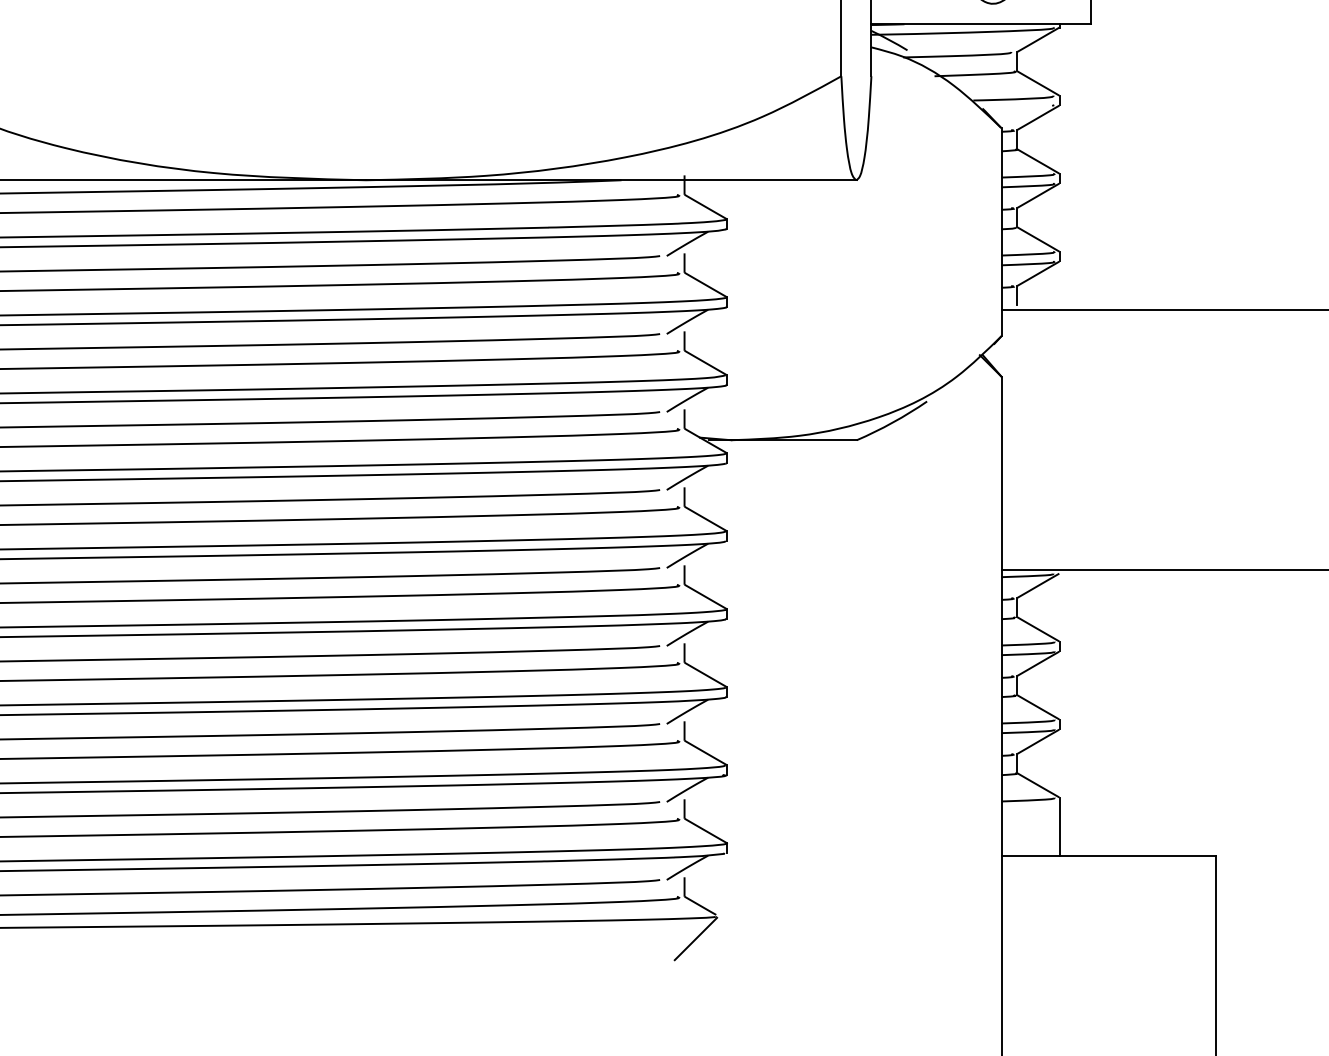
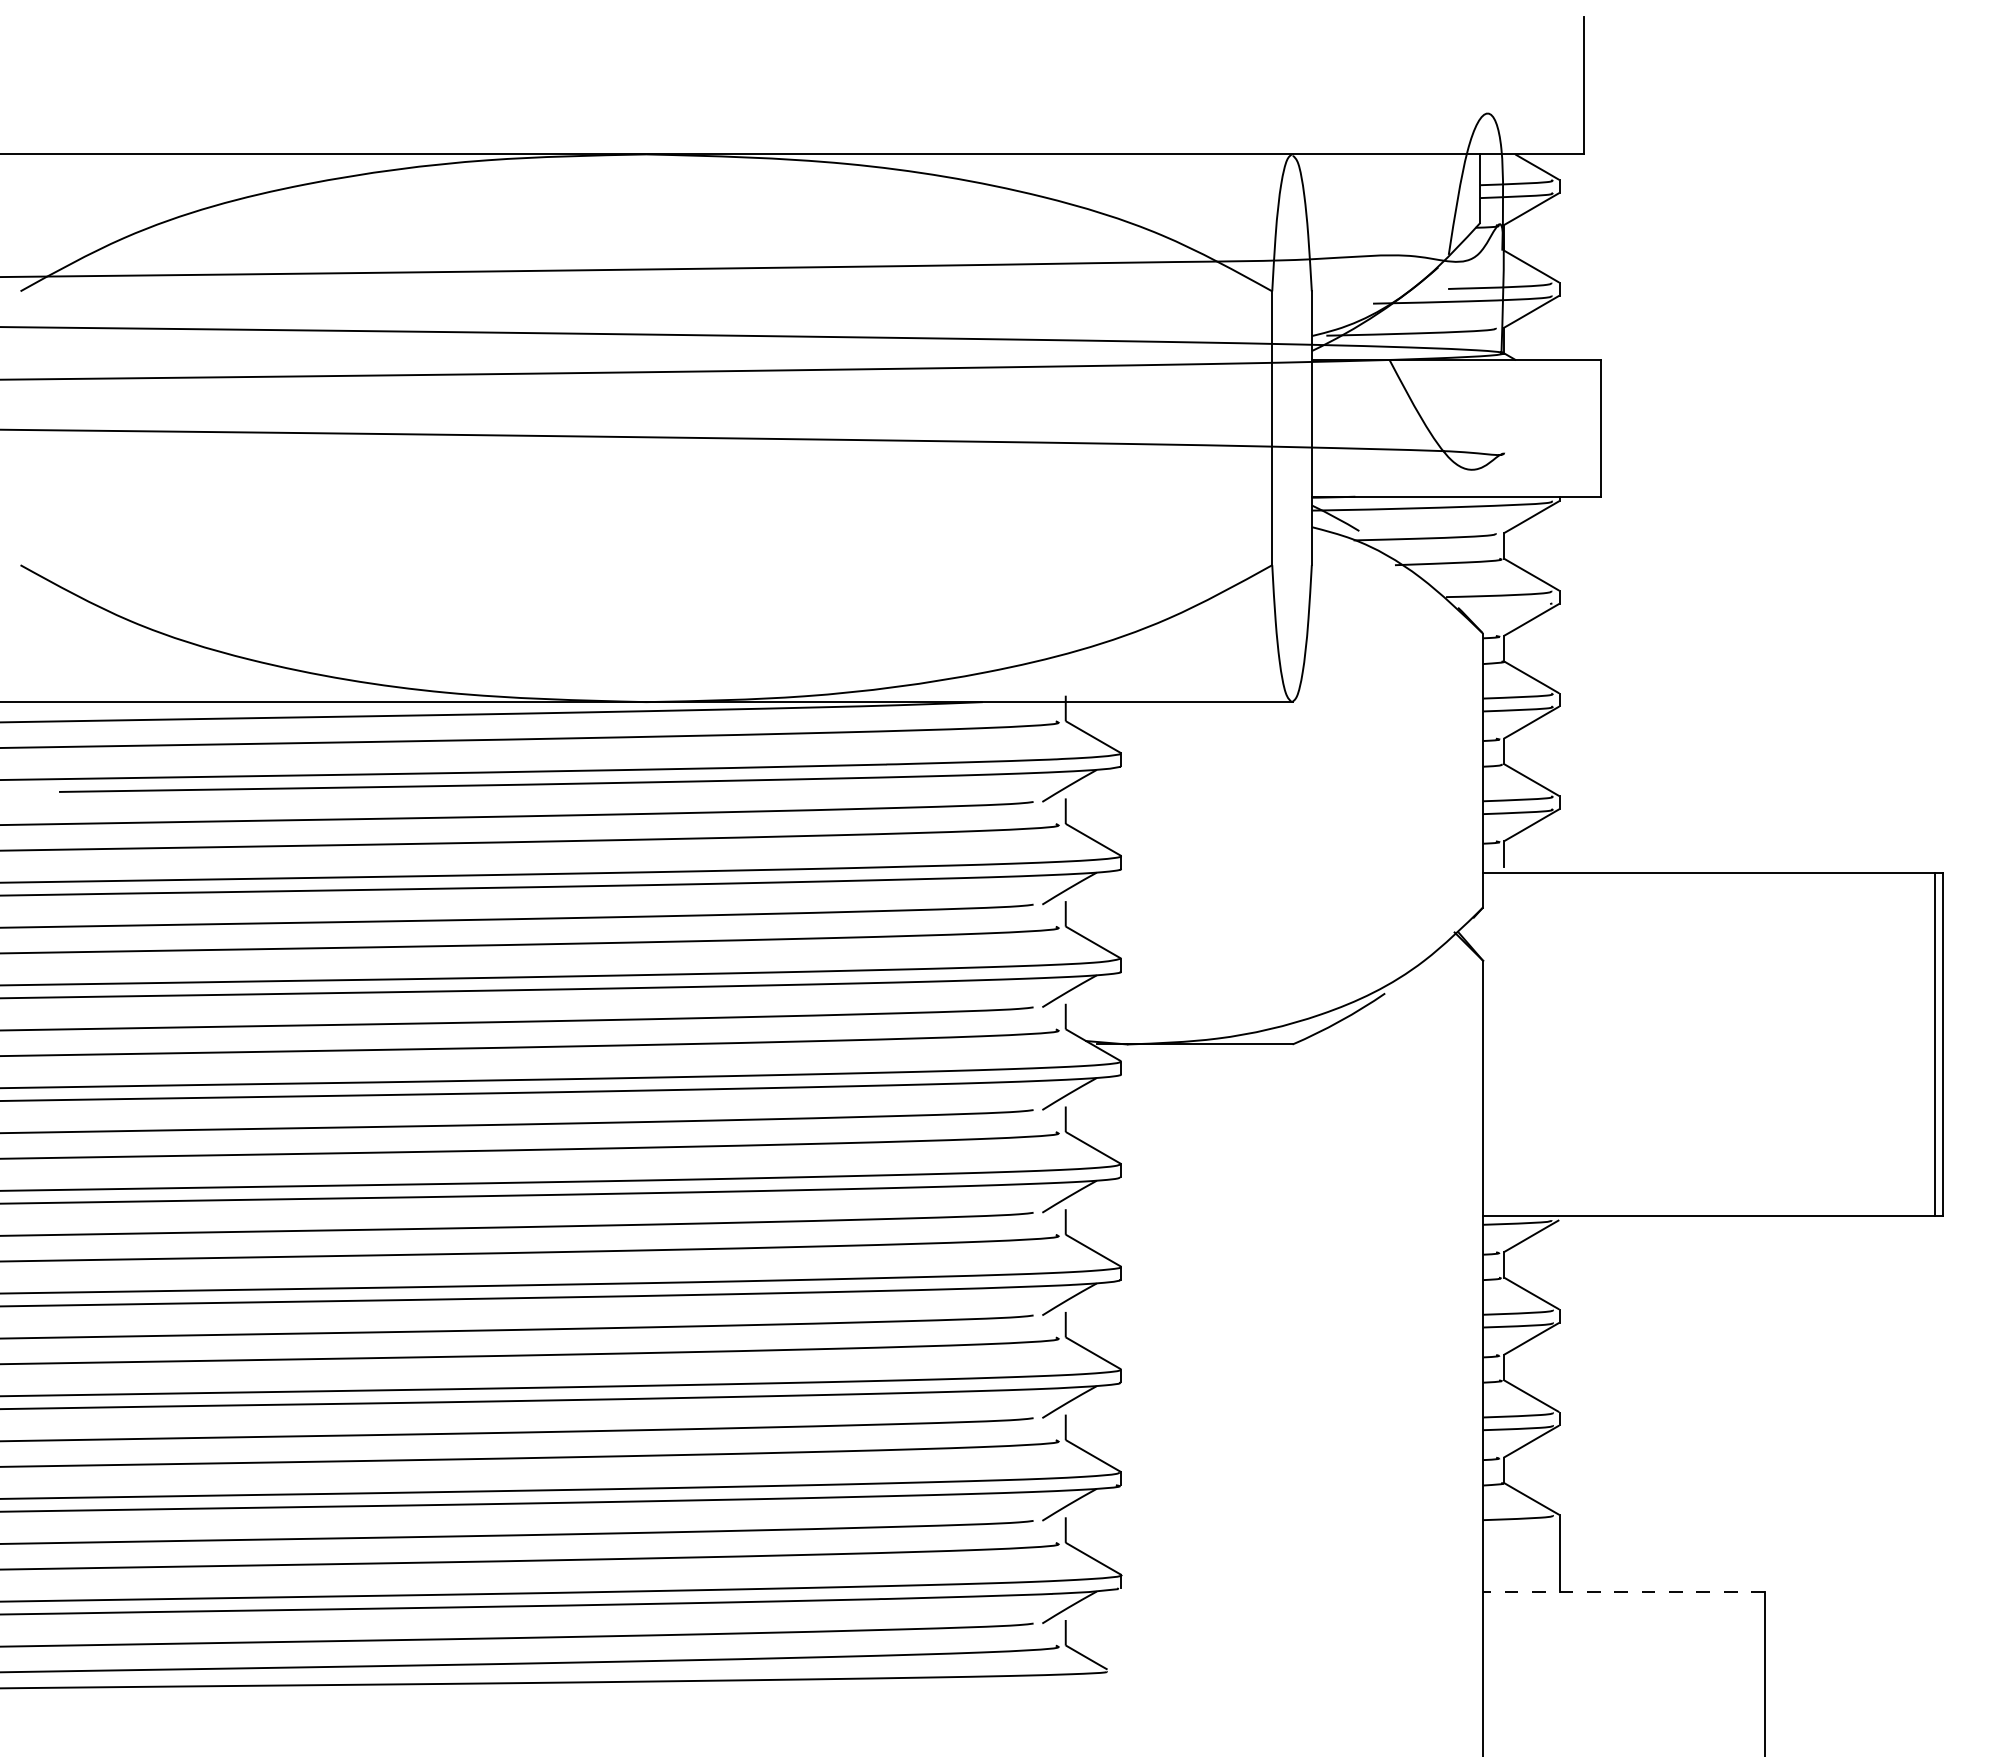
line: (1108, 856) -> (1624, 1592), solid -> dashed
line: (695, 939) -> (1080, 1701), removed

